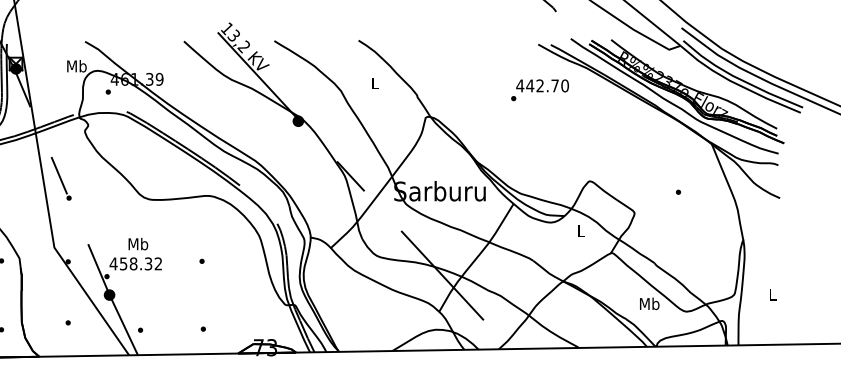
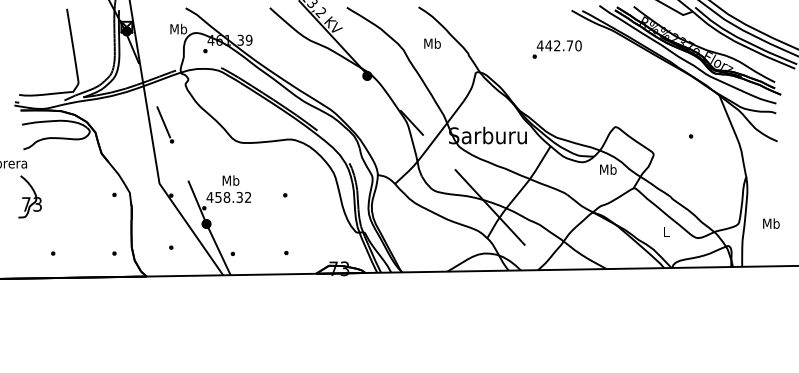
text: (374, 83) -> (432, 43), L -> Mb
text: (539, 90) -> (556, 49), moved
text: (581, 231) -> (608, 169), L -> Mb
text: (772, 294) -> (771, 223), L -> Mb
text: (649, 303) -> (666, 231), Mb -> L

